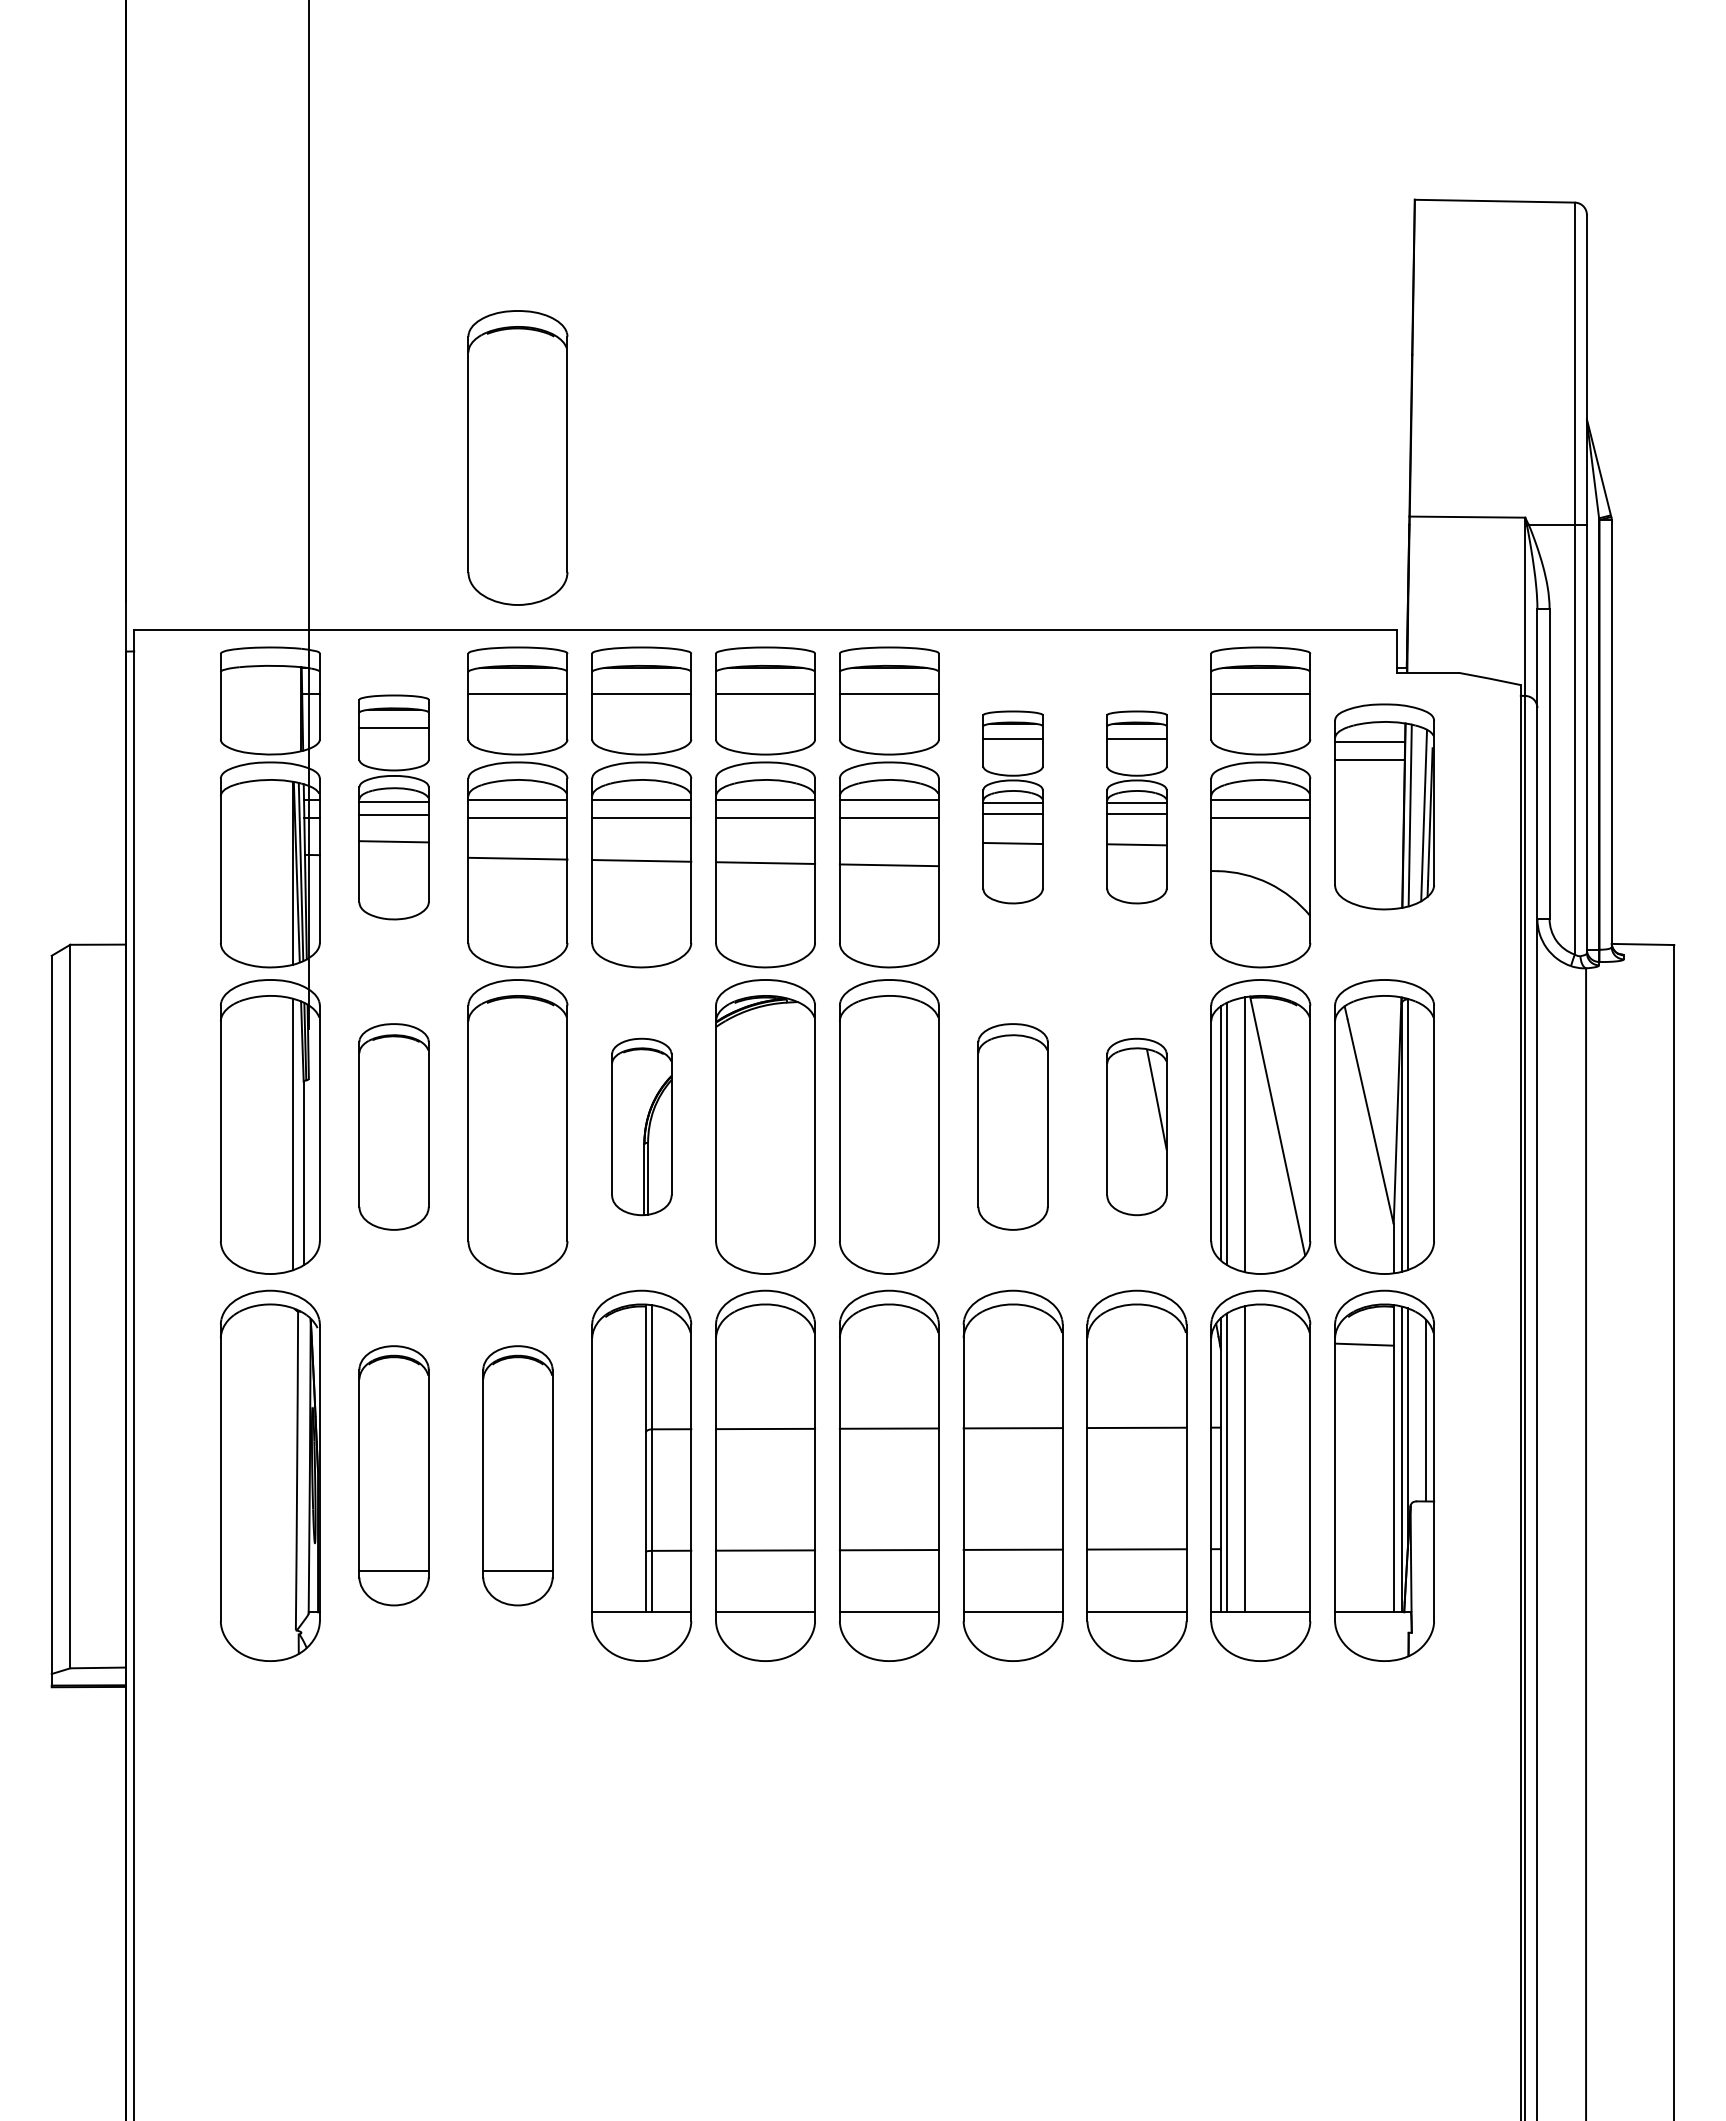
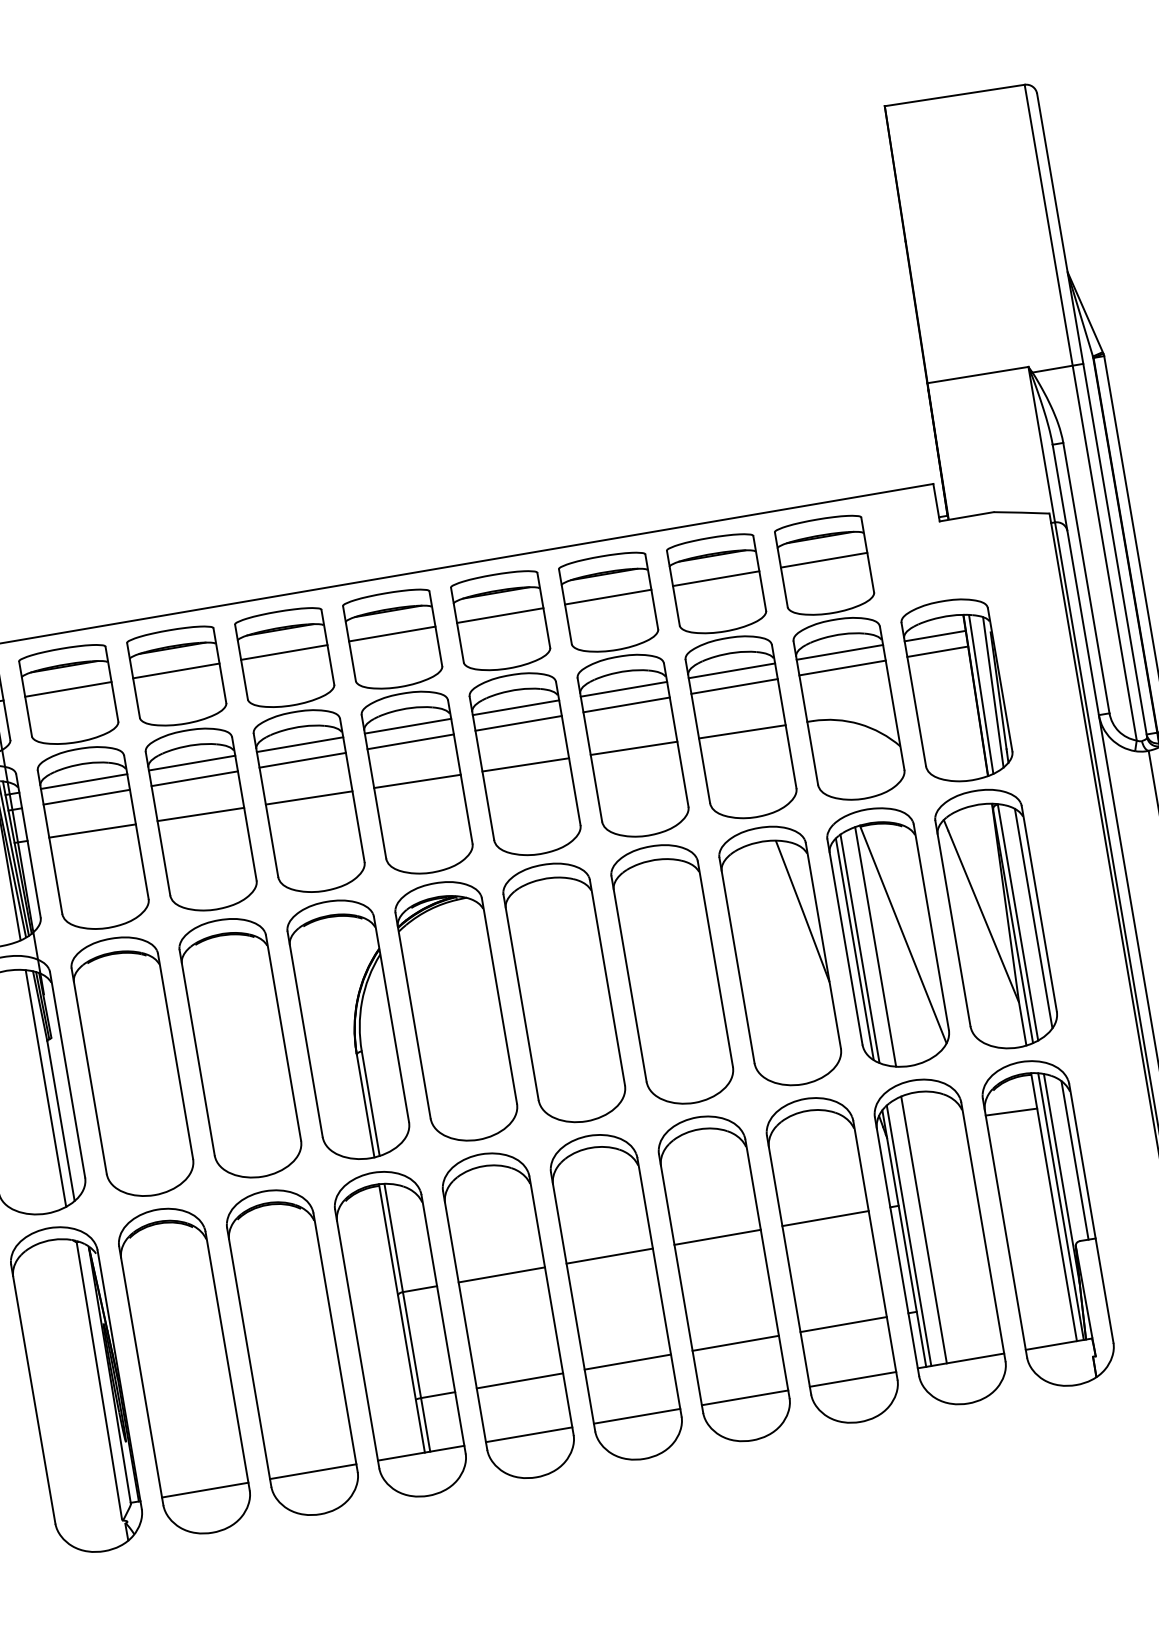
part: (517, 457) -> (140, 464), removed
part: (1384, 806) -> (957, 690), moved
part: (393, 807) -> (84, 788), size x1.43
part: (1012, 807) -> (624, 696), size x1.67
part: (1136, 807) -> (732, 677), size x1.67
part: (393, 1126) -> (132, 1066), size x1.43
part: (641, 1126) -> (348, 1029), size x1.67
part: (1012, 1126) -> (672, 974), size x1.43
part: (1136, 1126) -> (780, 955), size x1.67
line: (1425, 1132) -> (1033, 917), added
part: (393, 1475) -> (184, 1370), size x1.43
part: (517, 1475) -> (292, 1352), size x1.43

